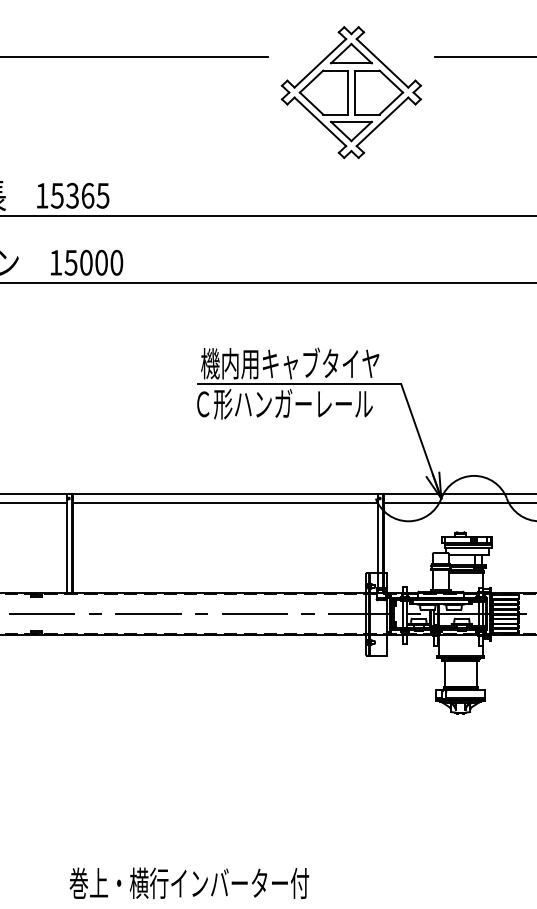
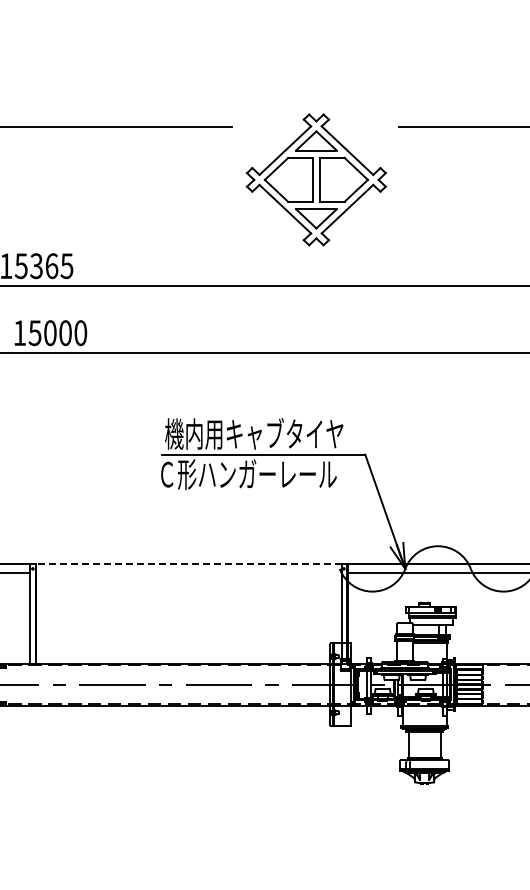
part: (350, 92) -> (315, 179), moved
line: (225, 494) -> (189, 564), solid -> dashed
line: (224, 503) -> (188, 573), removed

